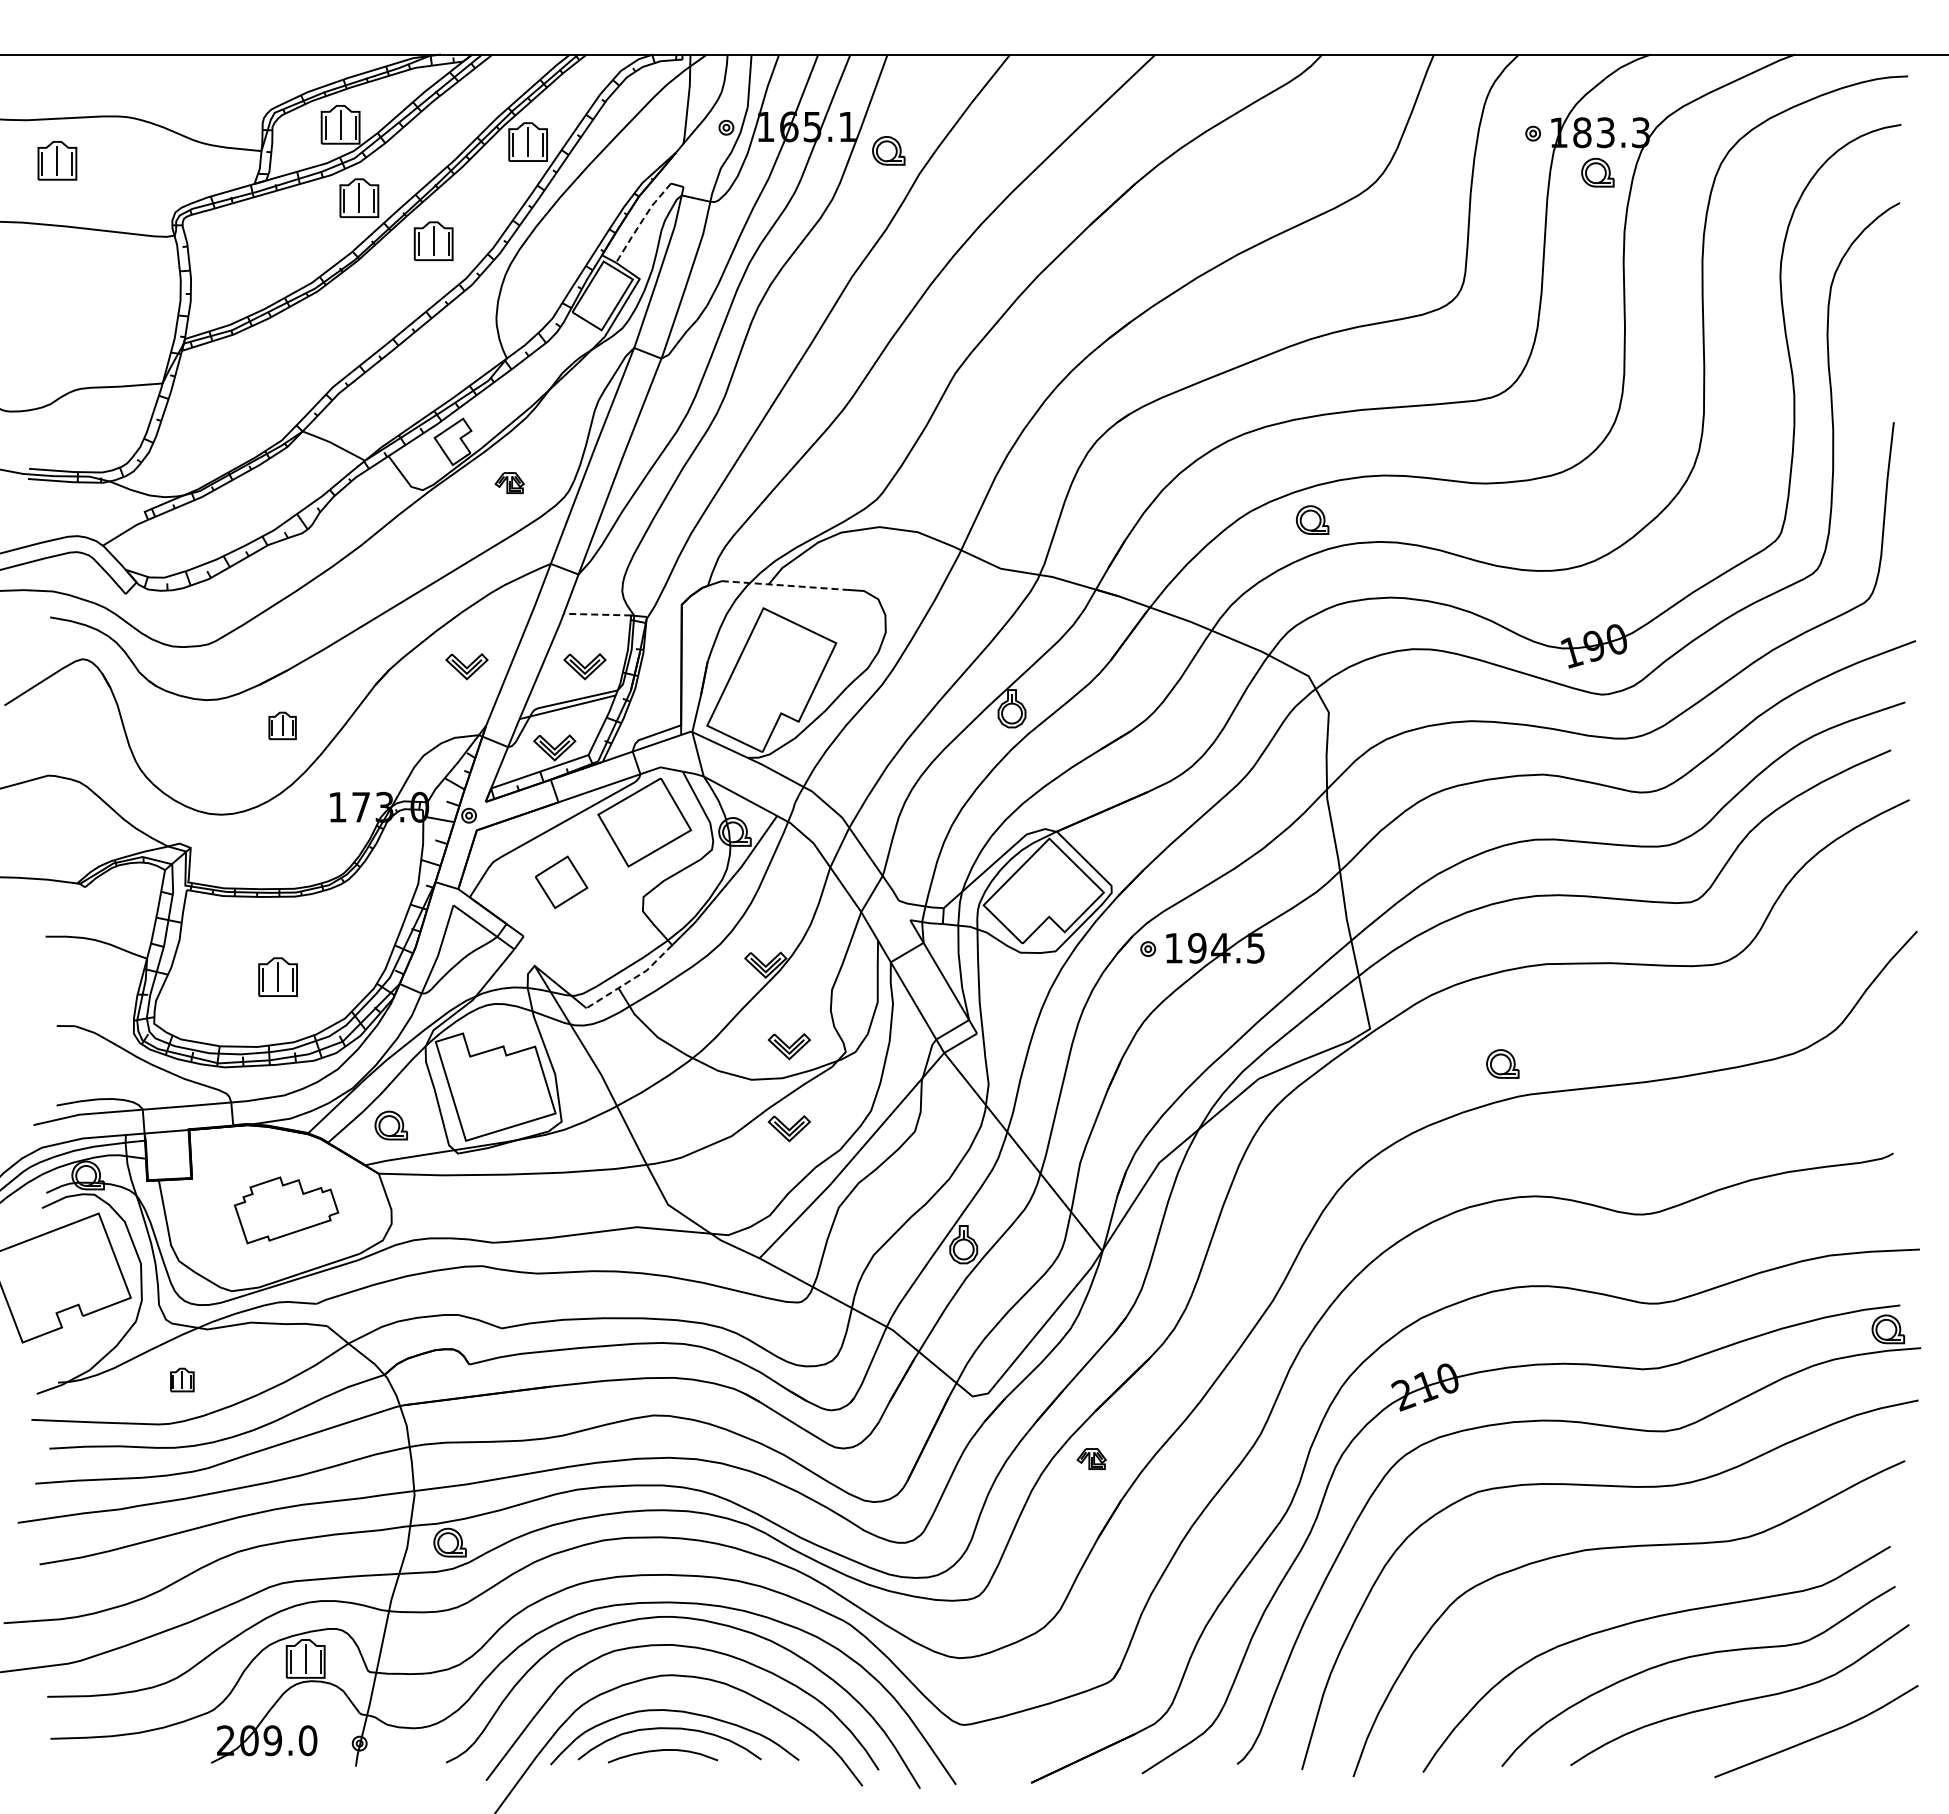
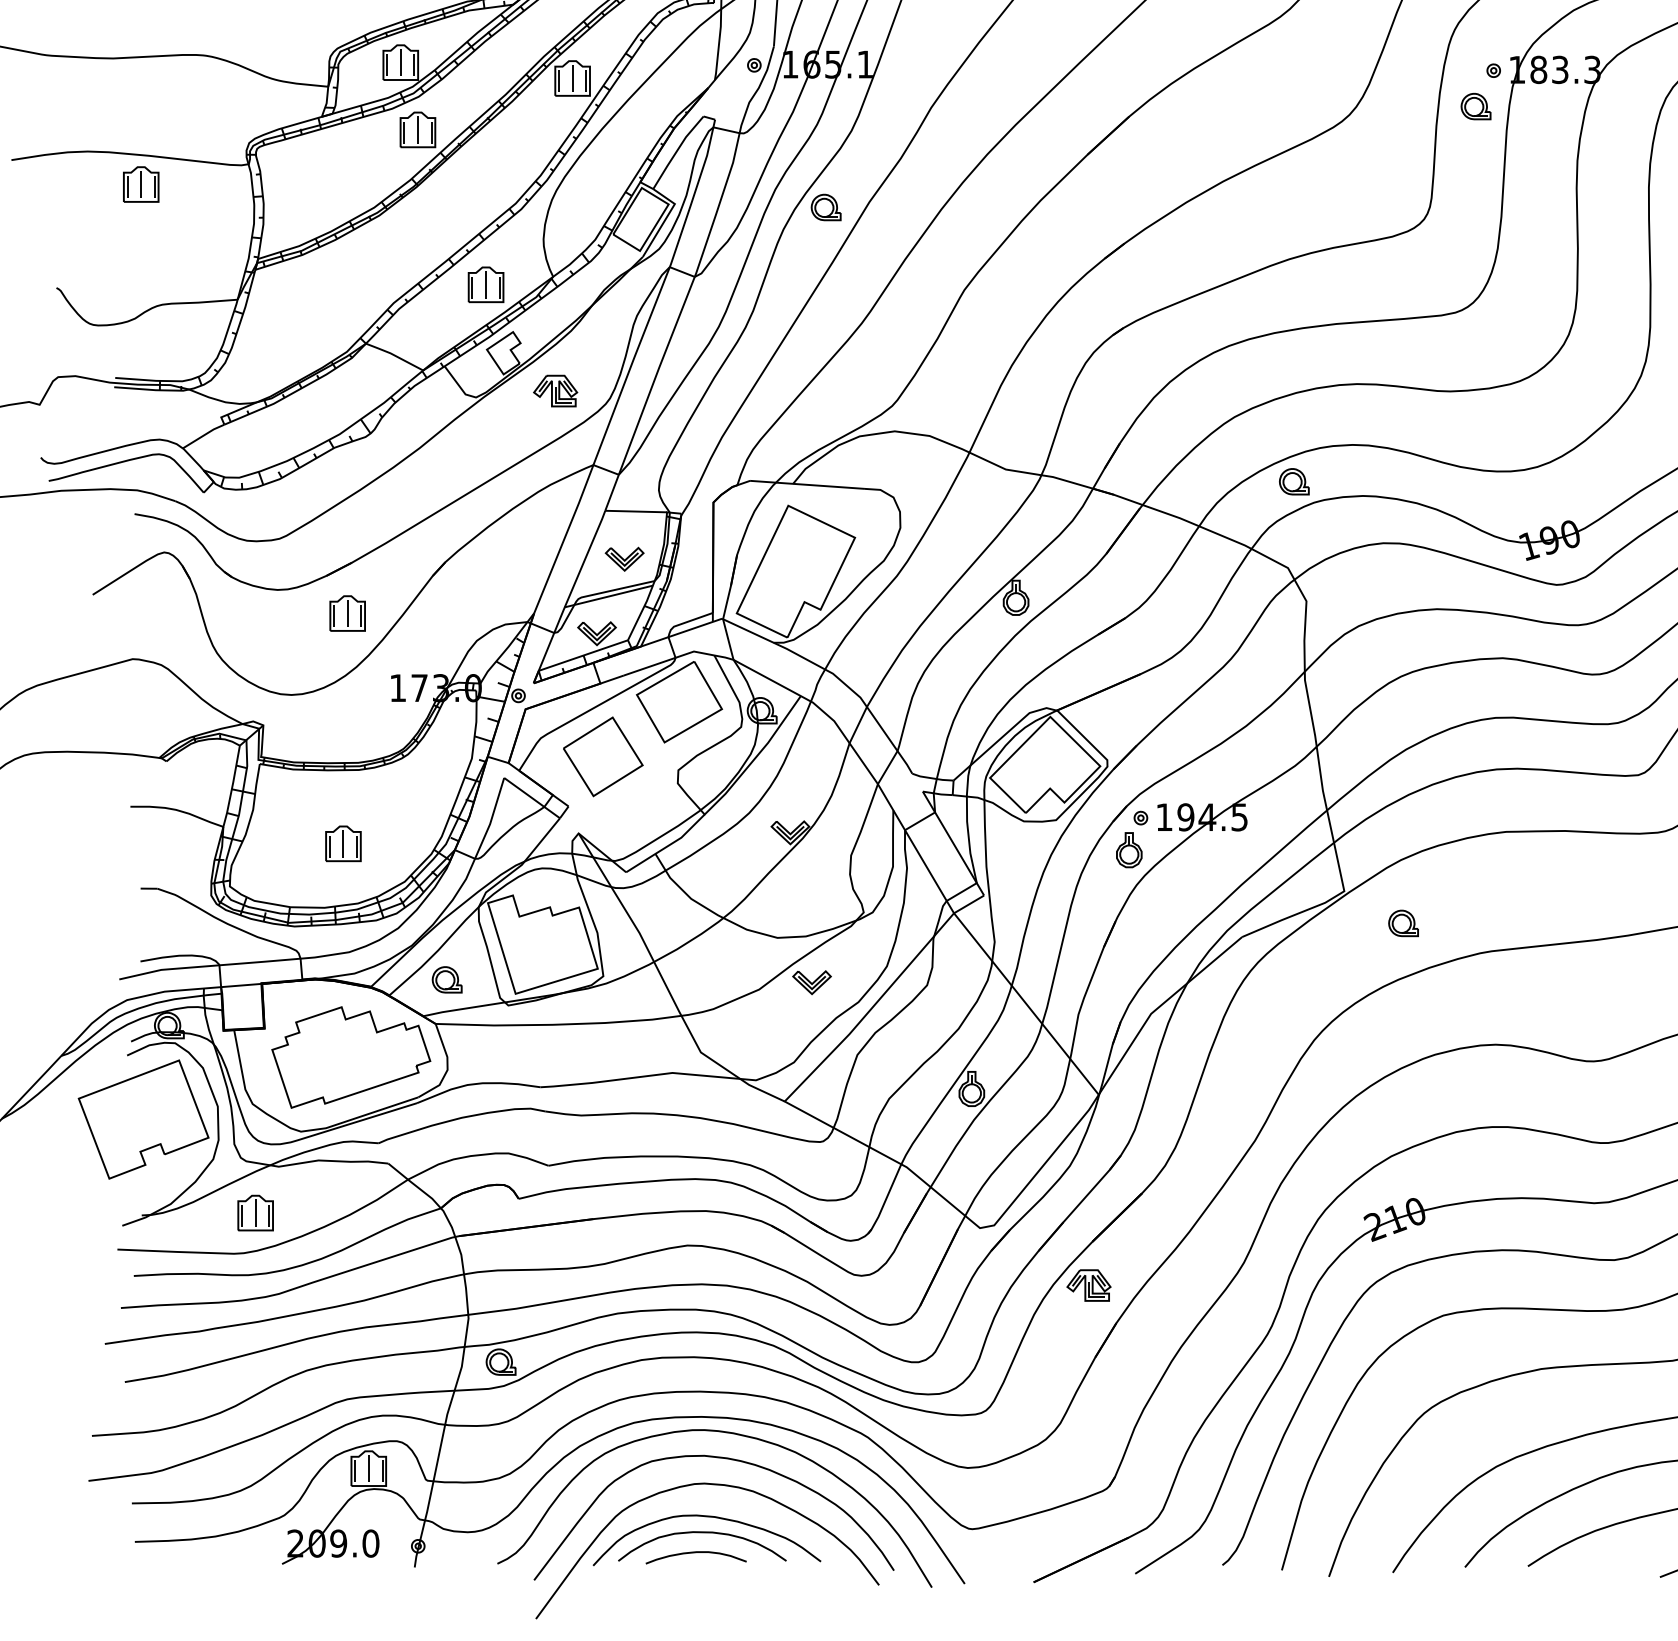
part: (888, 150) -> (825, 207), moved
part: (57, 160) -> (141, 184), moved
part: (1597, 172) -> (1475, 106), moved
line: (641, 221) -> (676, 151), dashed -> solid
part: (433, 240) -> (485, 284), moved
part: (509, 482) -> (555, 390), size x1.67
part: (1312, 519) -> (1294, 481), moved
line: (784, 585) -> (807, 484), dashed -> solid
line: (597, 614) -> (636, 511), dashed -> solid
part: (466, 666) -> (516, 559), removed
part: (282, 725) -> (347, 613), size x1.43
part: (561, 882) -> (603, 757), size x1.67
line: (631, 979) -> (667, 845), dashed -> solid
part: (1135, 983) -> (1129, 849), added
part: (788, 1046) -> (811, 907), removed
part: (1502, 1063) -> (1403, 922), moved
part: (286, 1210) -> (351, 1057), size x1.67
part: (182, 1379) -> (255, 1212), size x1.67
part: (1091, 1458) -> (1088, 1284), size x1.67

